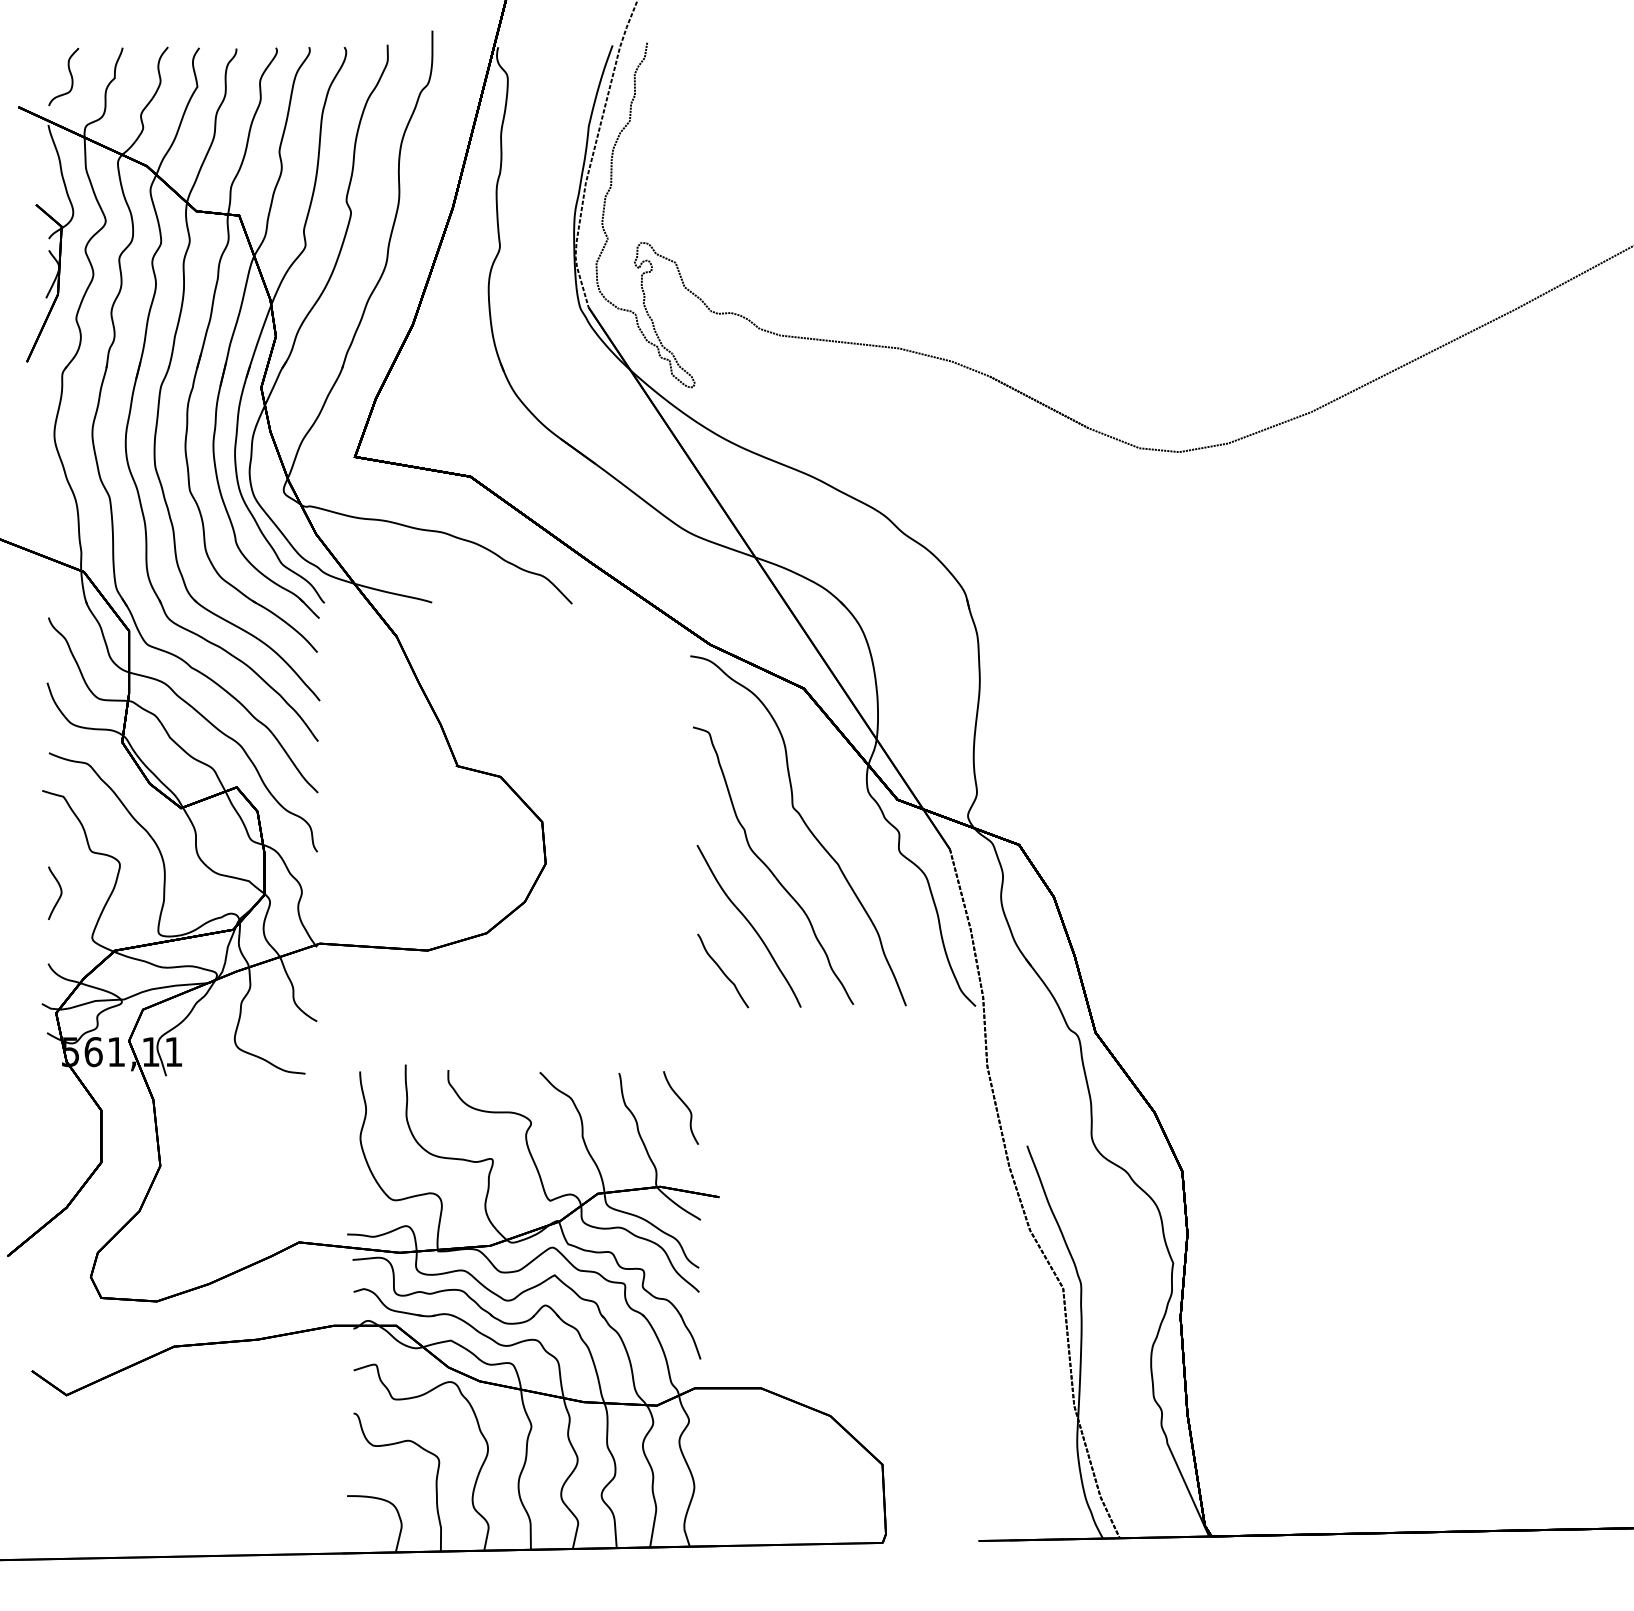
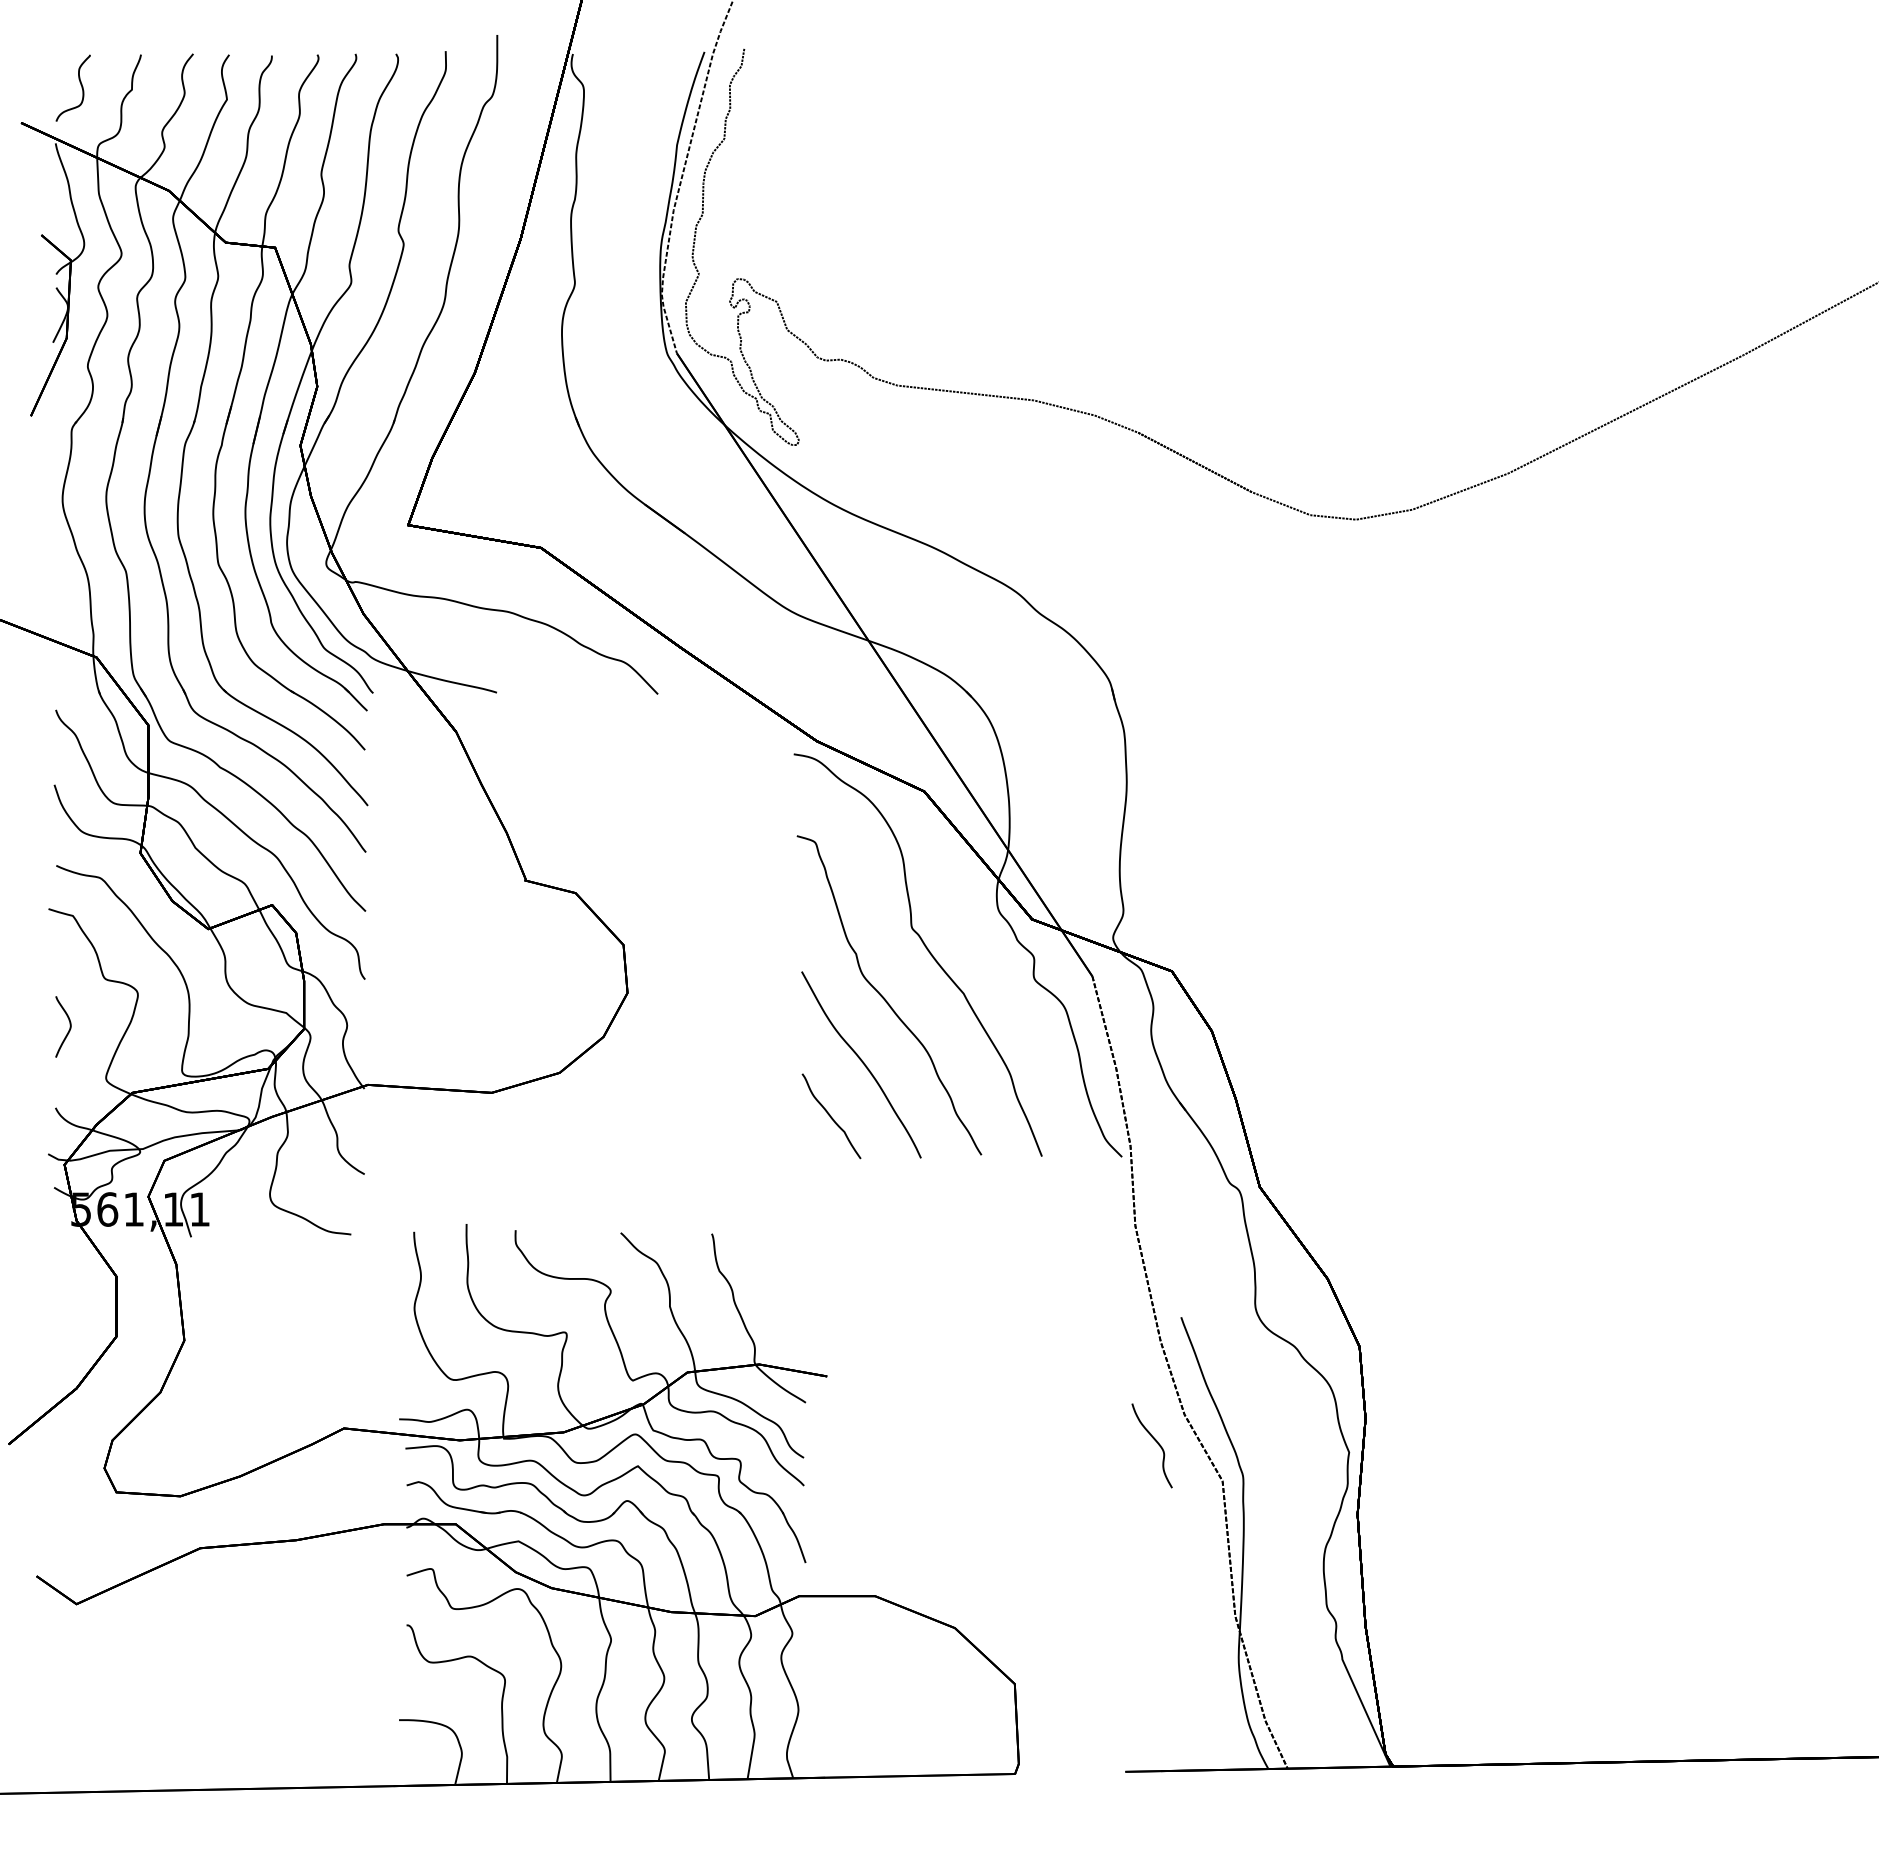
part: (680, 1107) -> (1151, 1445), moved

